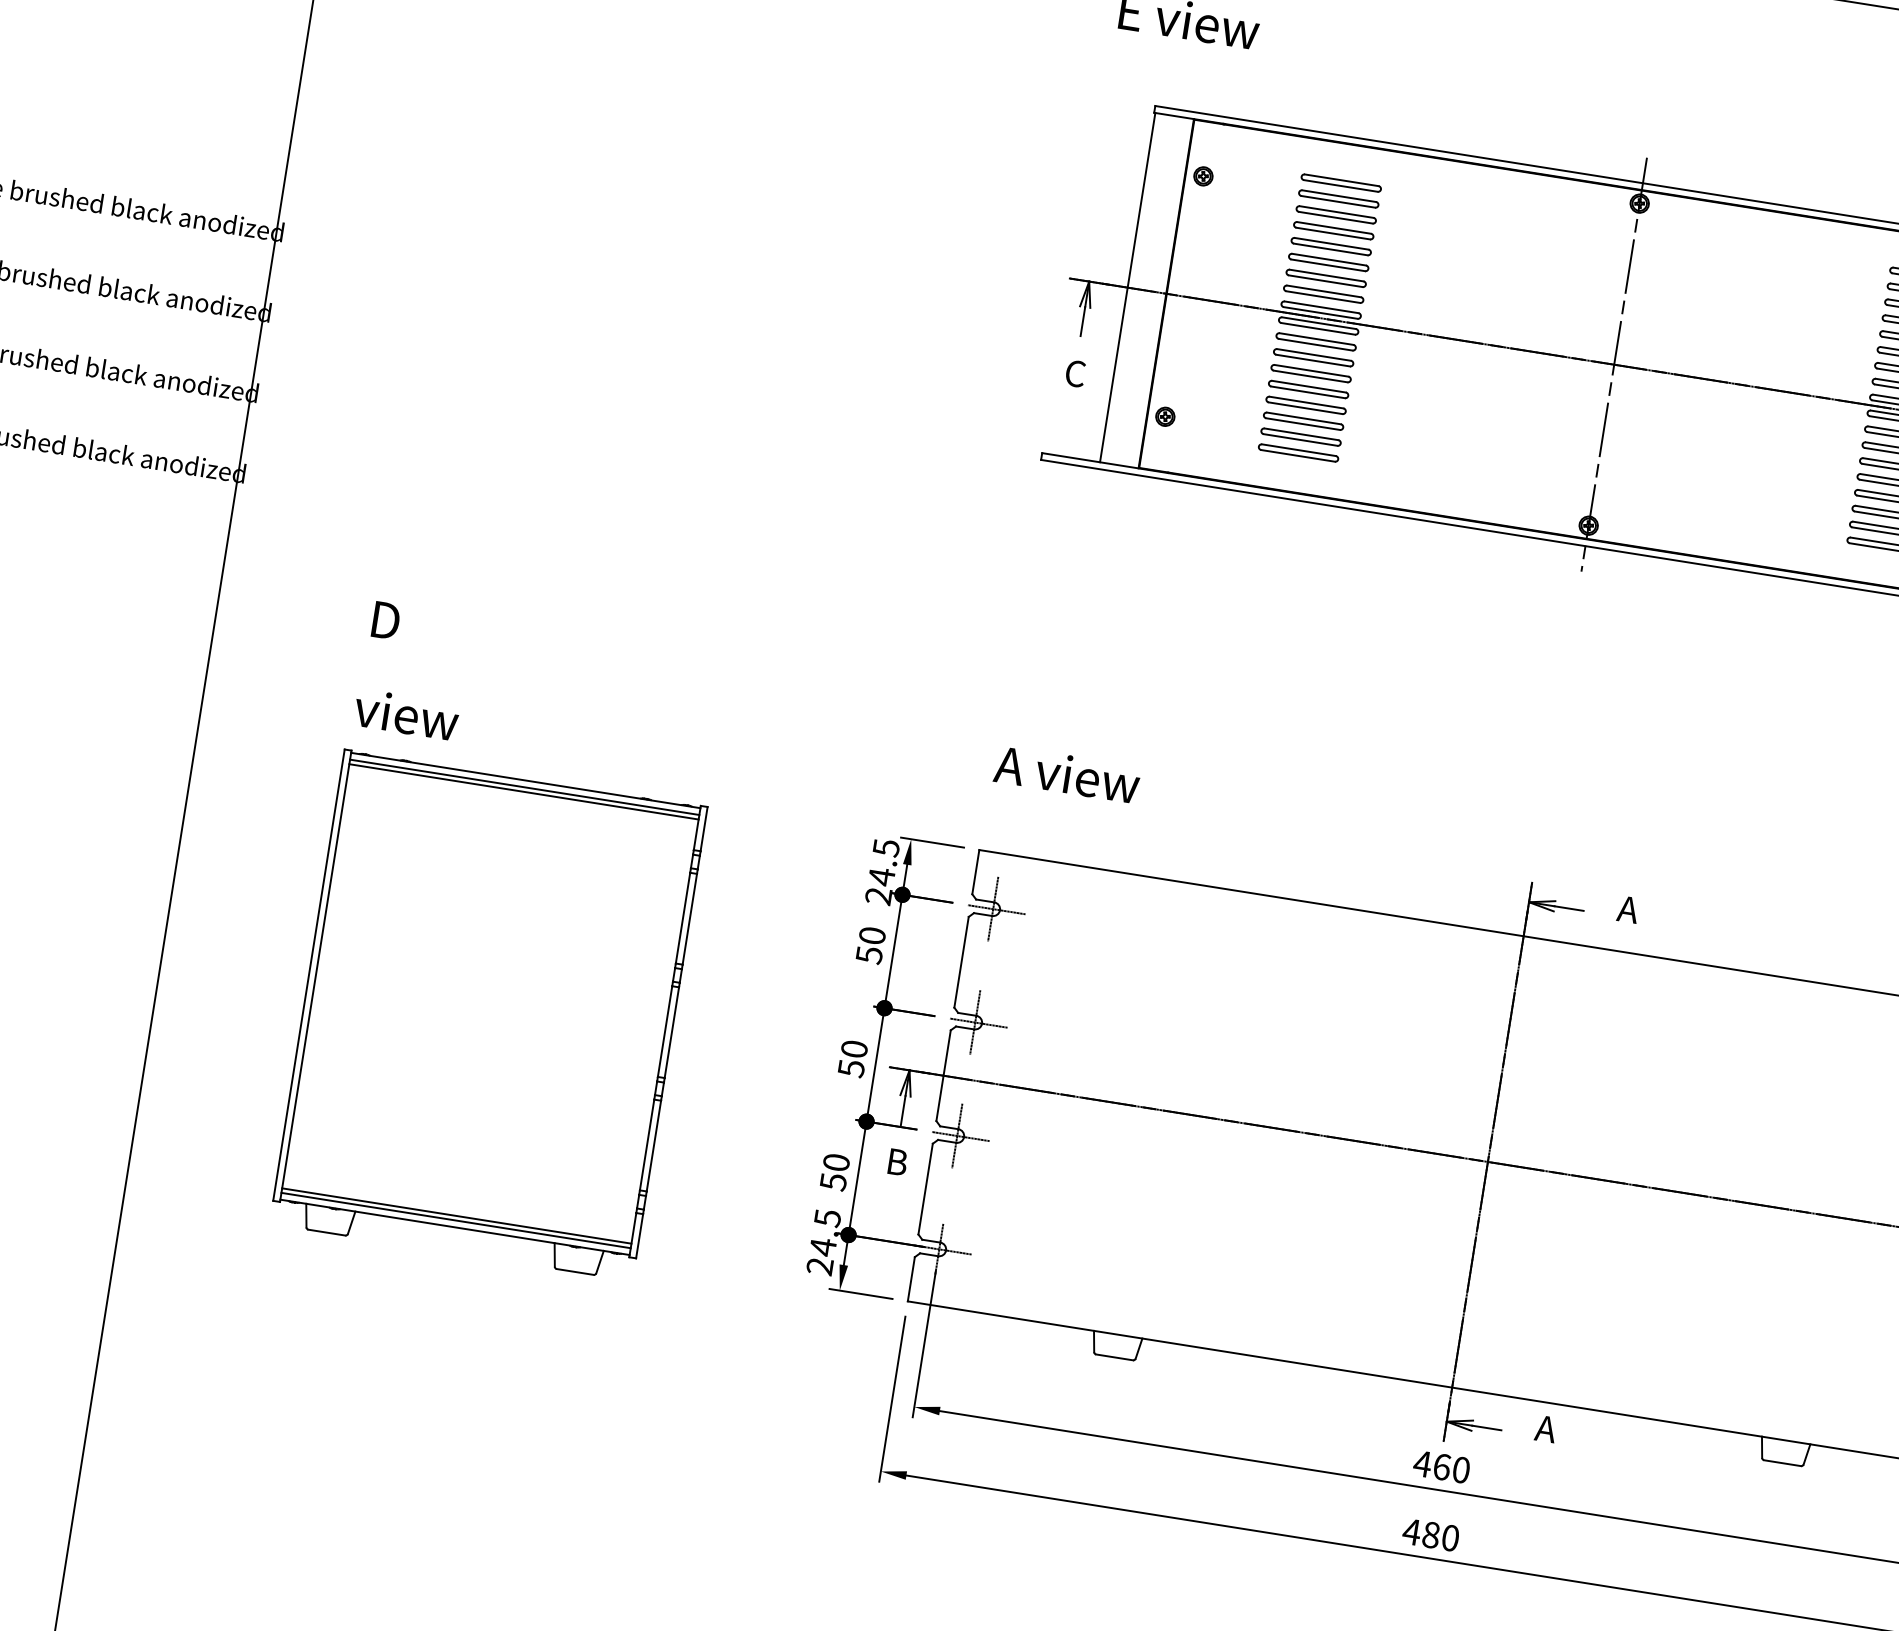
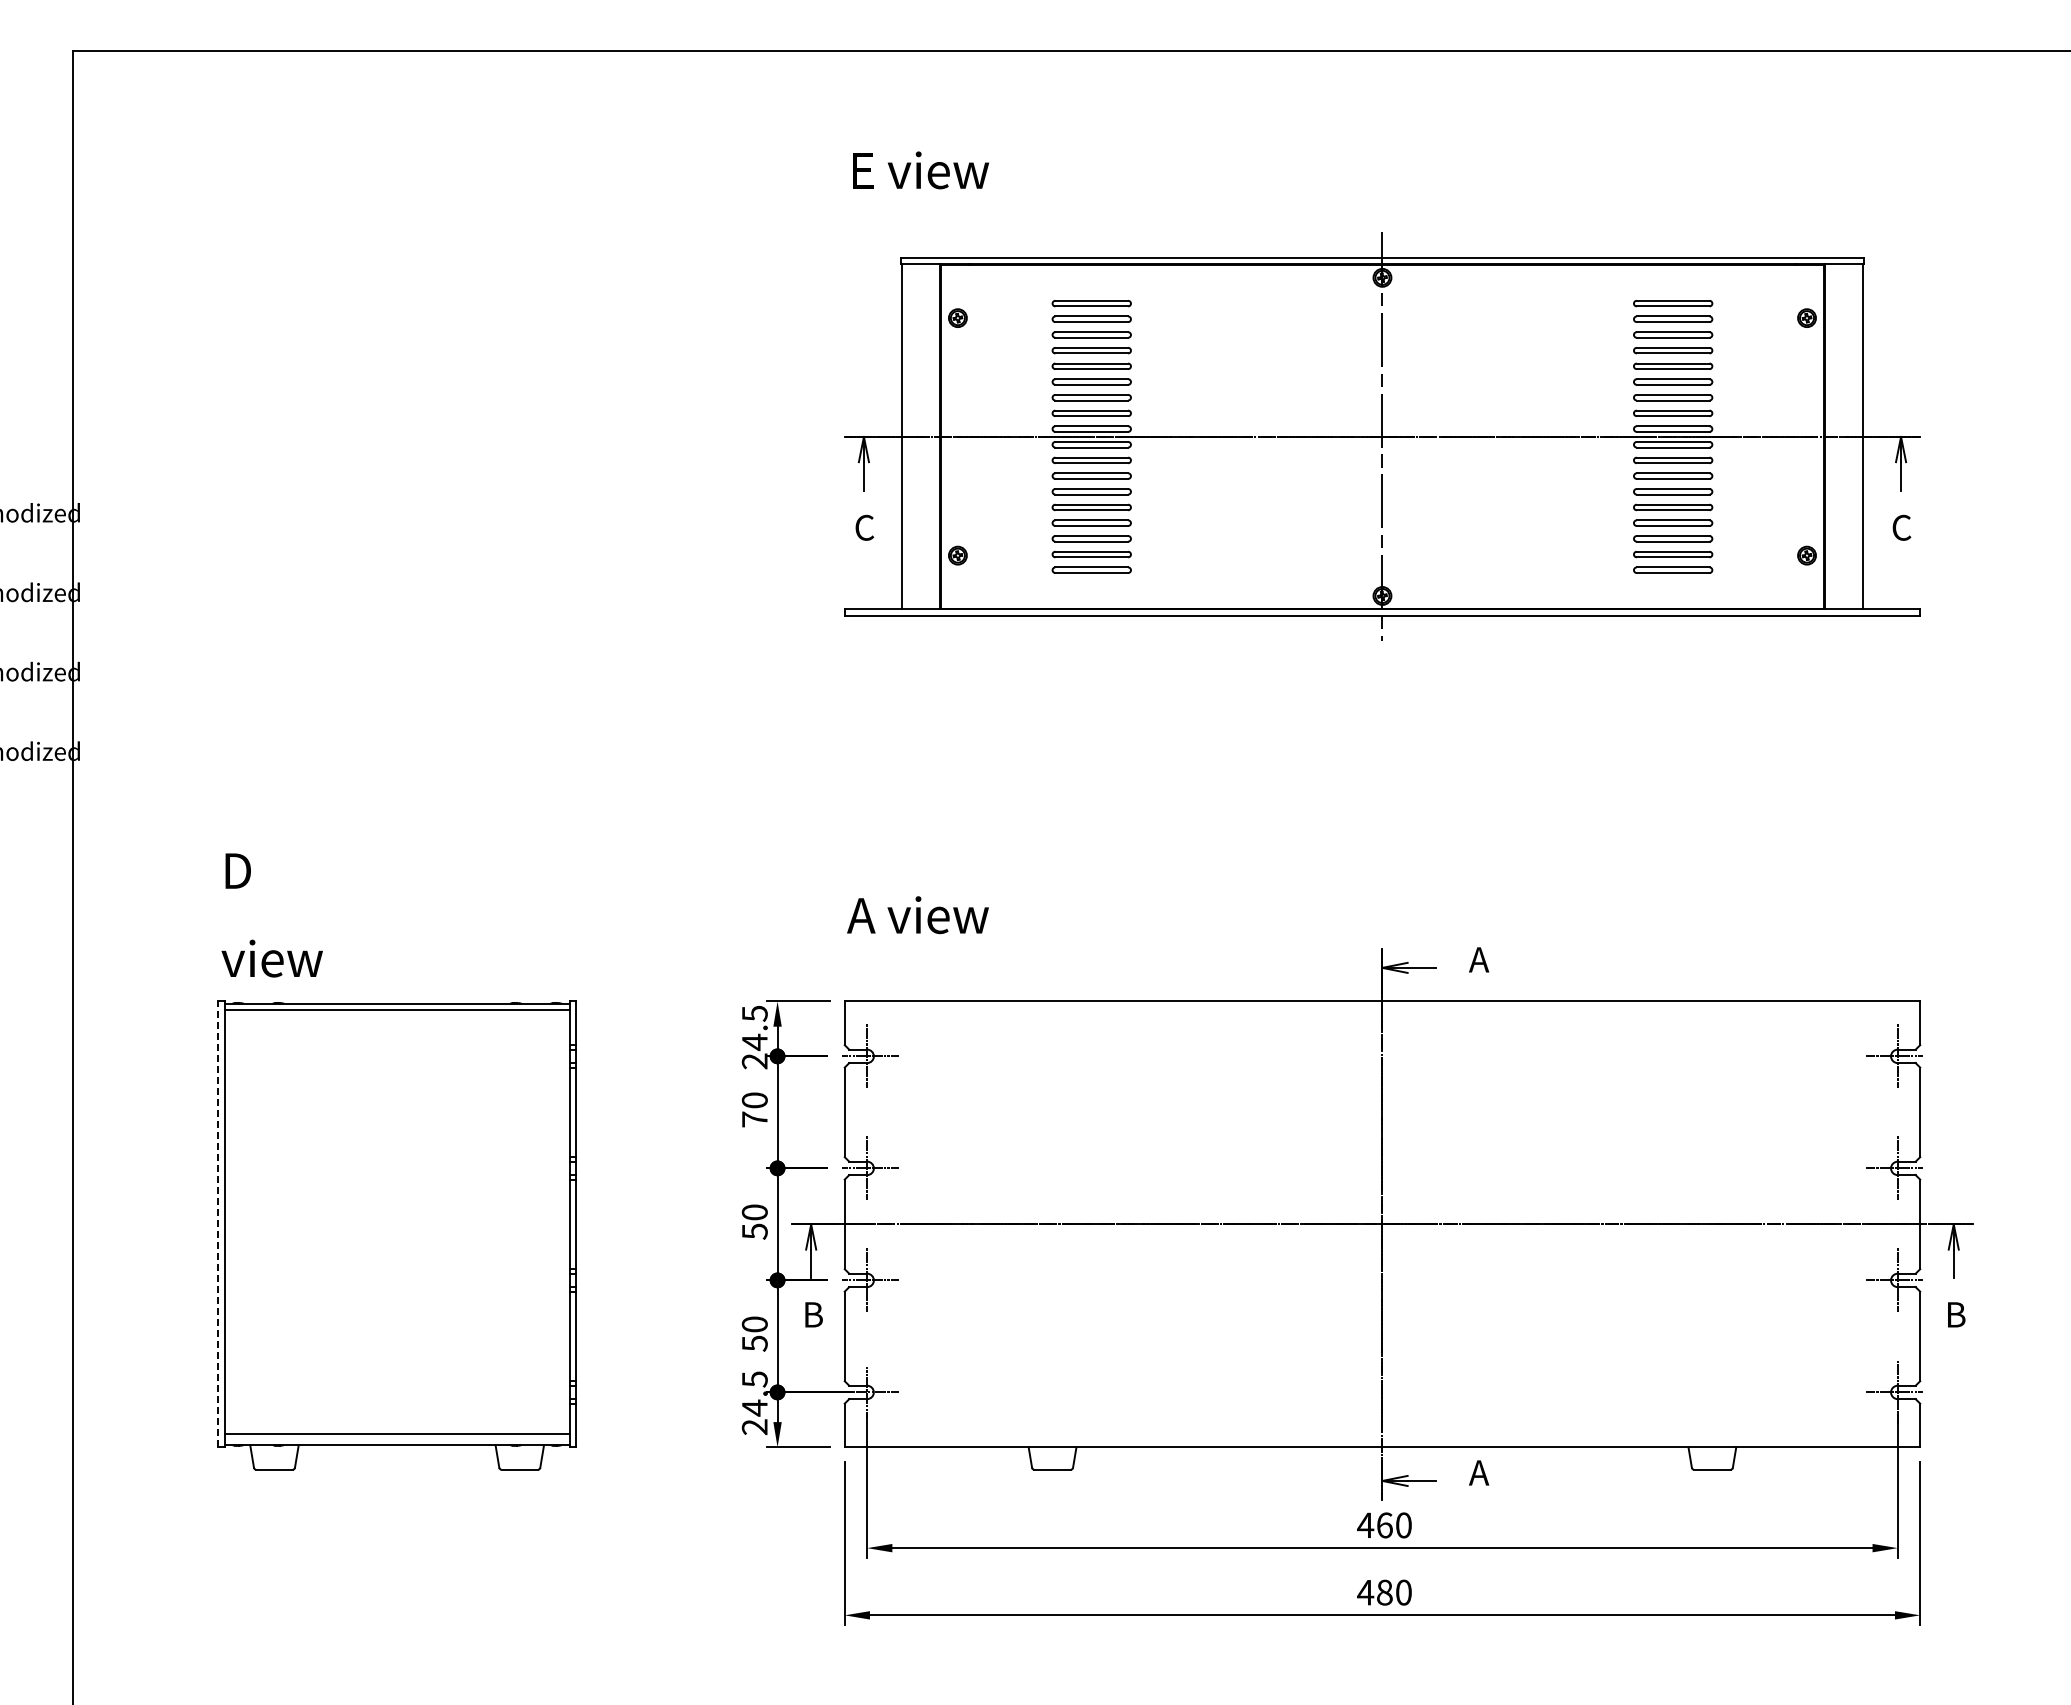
line: (523, 791) -> (396, 1014), removed
text: (869, 955) -> (754, 1119), 50 -> 70
line: (308, 975) -> (217, 1224), solid -> dashed
line: (455, 1220) -> (396, 1438), removed

